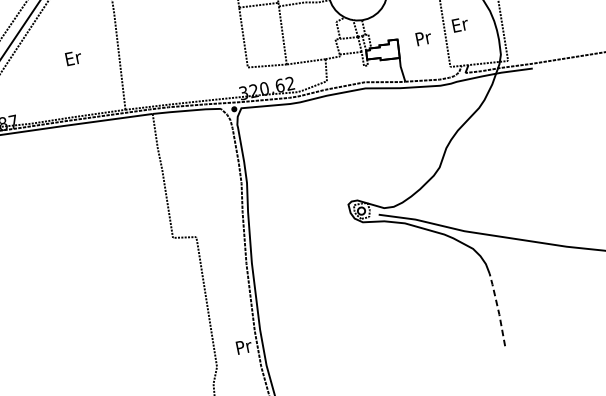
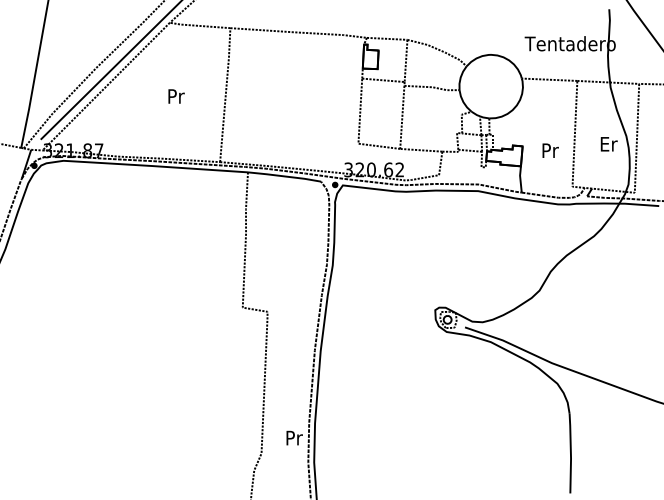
text: (459, 25) -> (608, 144), moved
text: (73, 58) -> (176, 96), Er -> Pr
line: (497, 308) -> (570, 452), dashed -> solid

